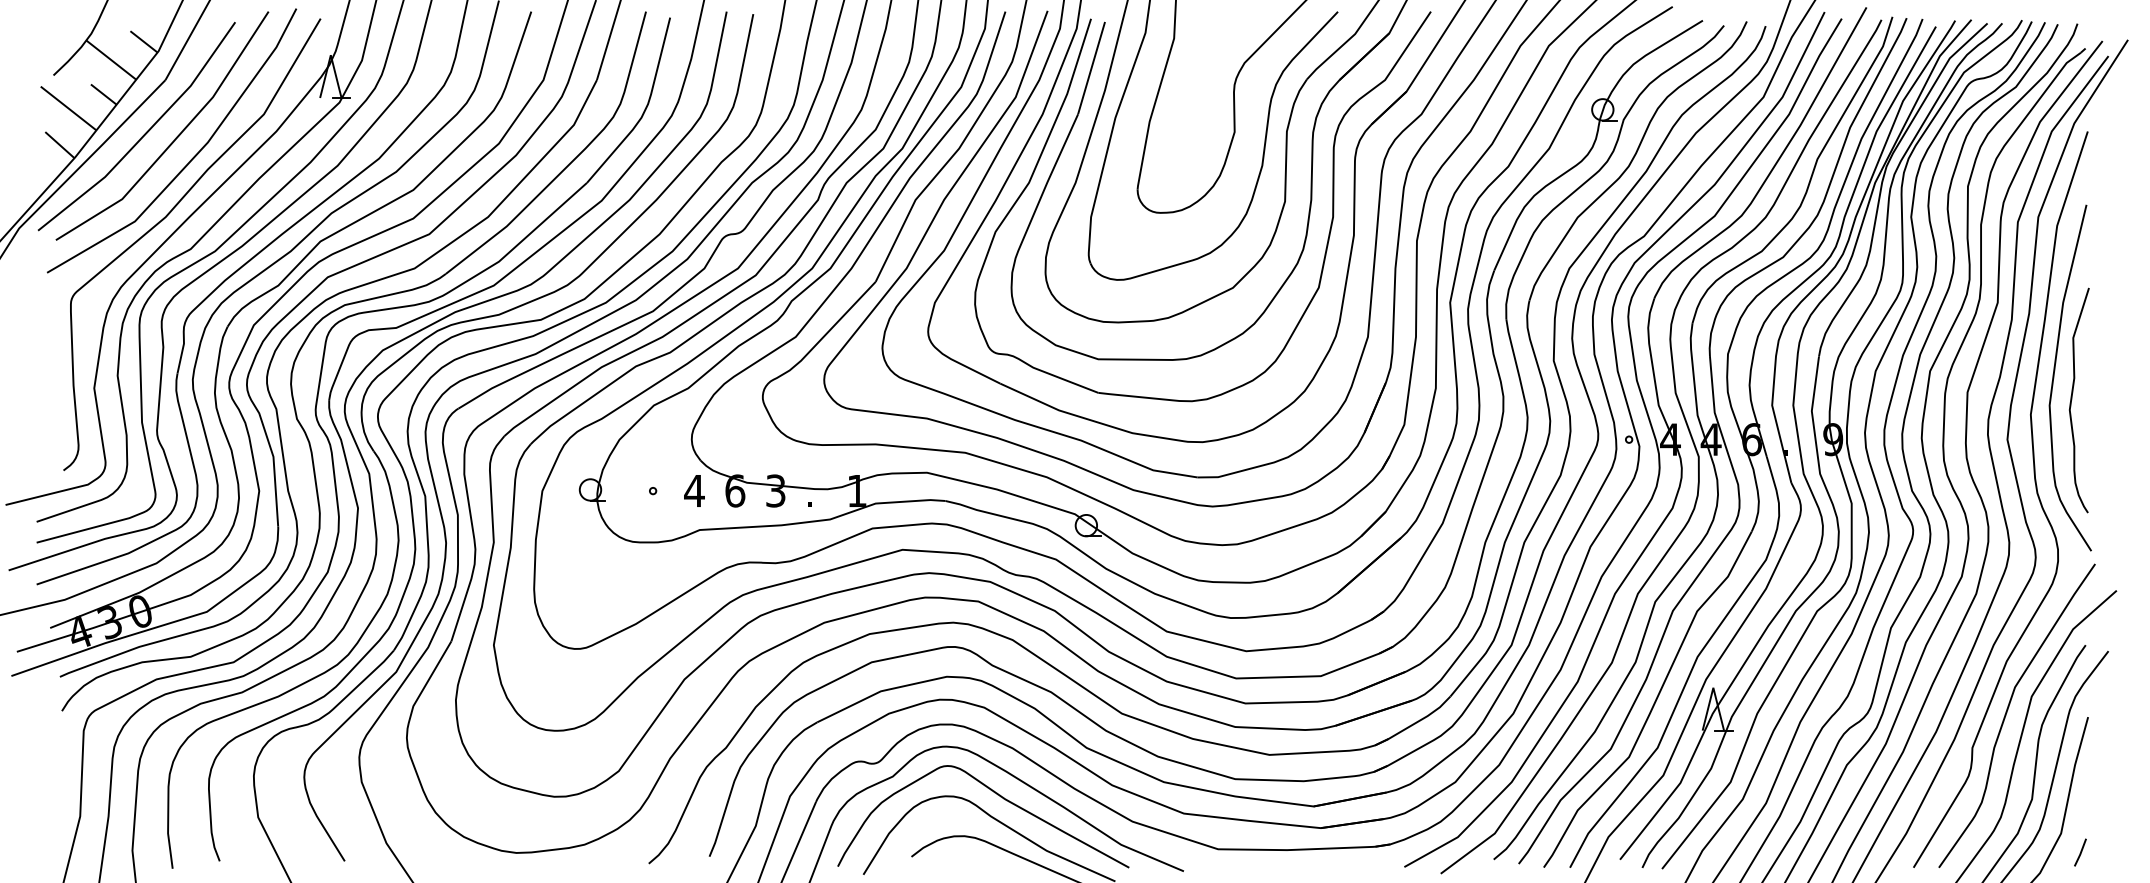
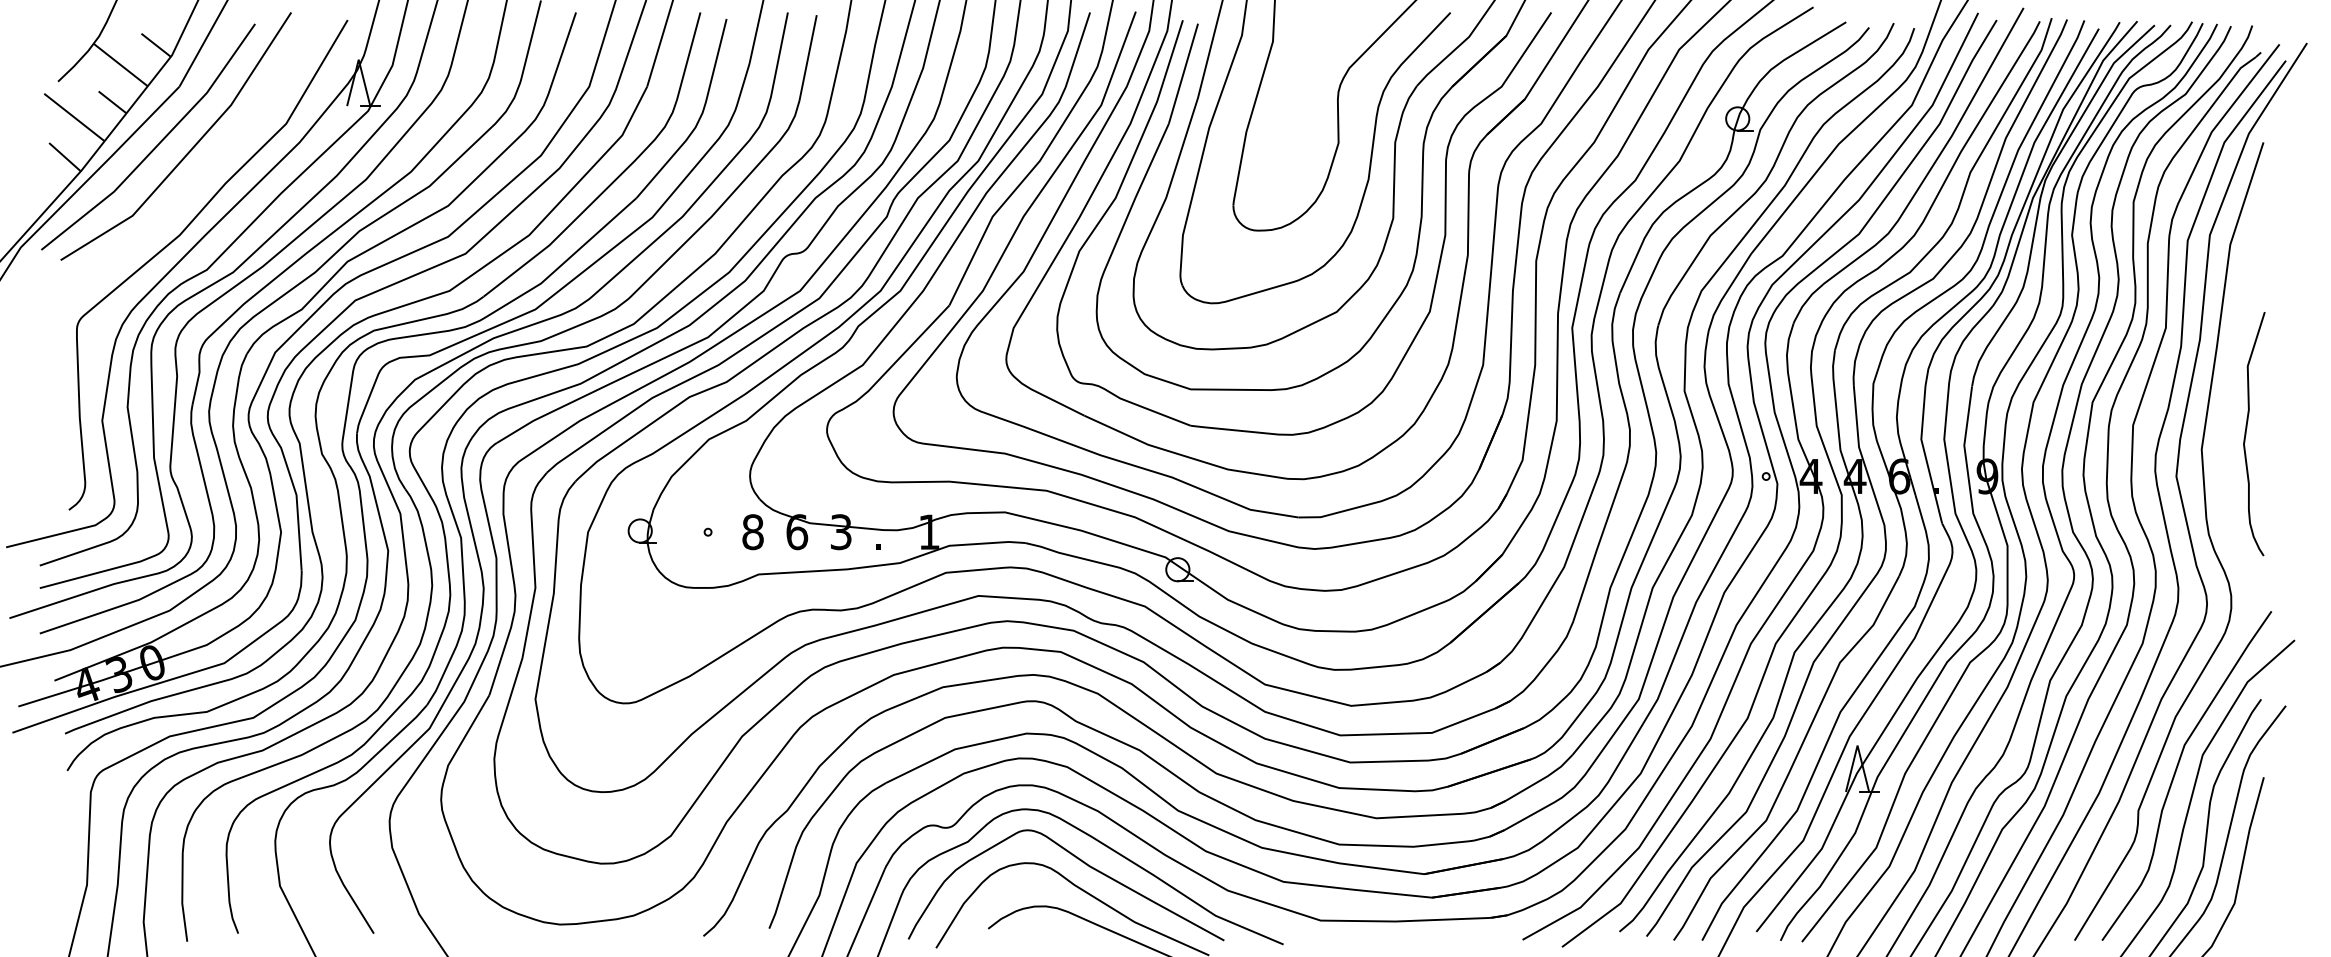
line: (191, 159) -> (207, 172), removed
curve: (2054, 376) -> (2227, 408), removed
text: (694, 491) -> (752, 532), 4 -> 8
line: (2080, 852) -> (2255, 924), removed

